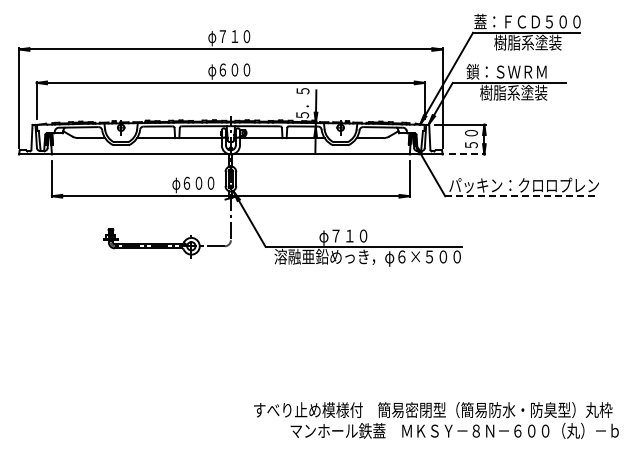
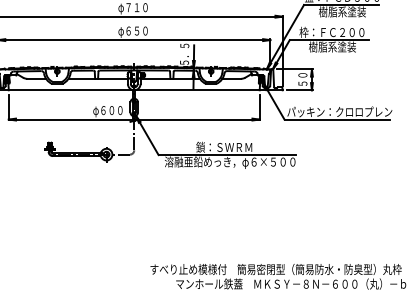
text: (234, 69) -> (136, 30), φ６００ -> φ６５０
text: (512, 71) -> (331, 32), 鎖：ＳＷＲＭ -> 枠：ＦＣ２００
line: (467, 154) -> (300, 90), dashed -> solid
line: (521, 196) -> (337, 119), dashed -> solid
text: (359, 236) -> (224, 147), φ７１０ -> 鎖：ＳＷＲＭ

